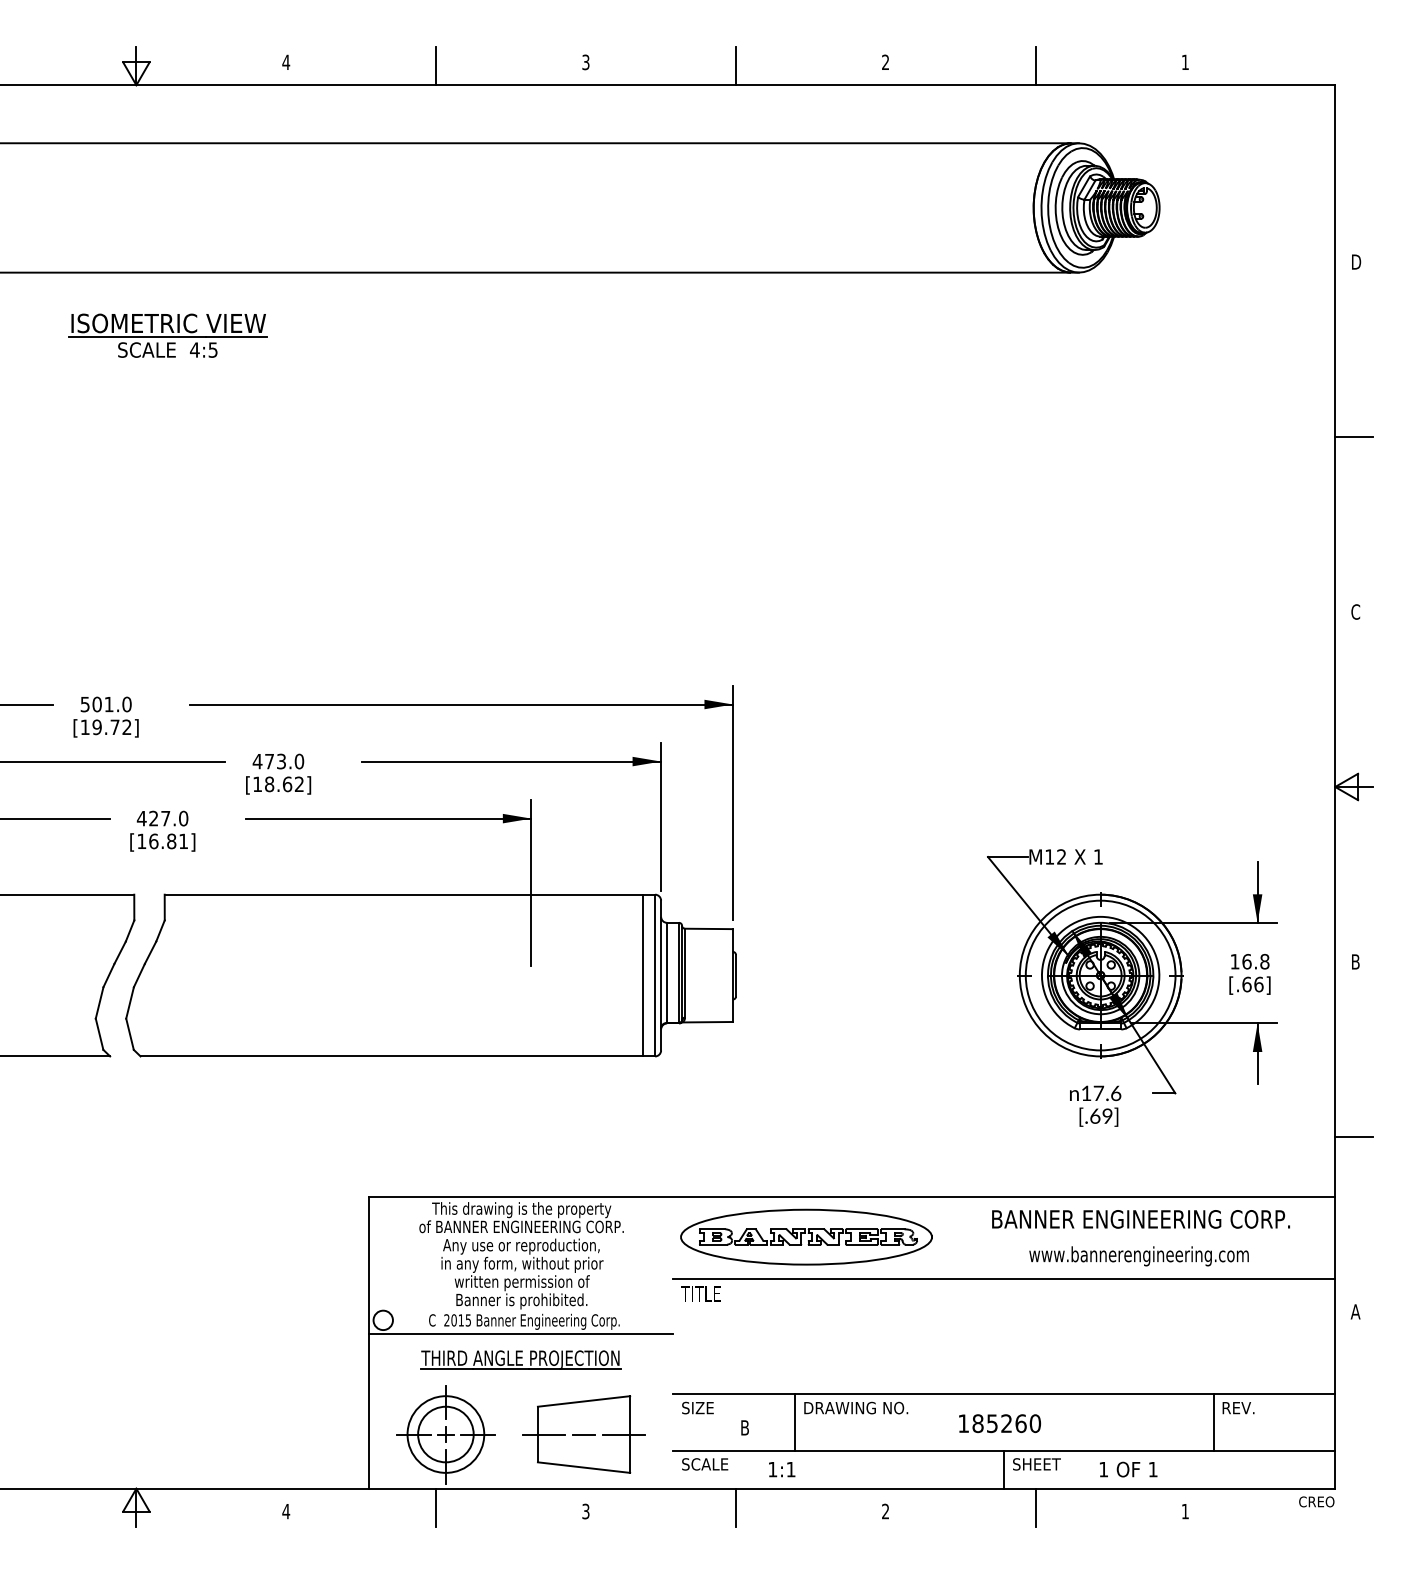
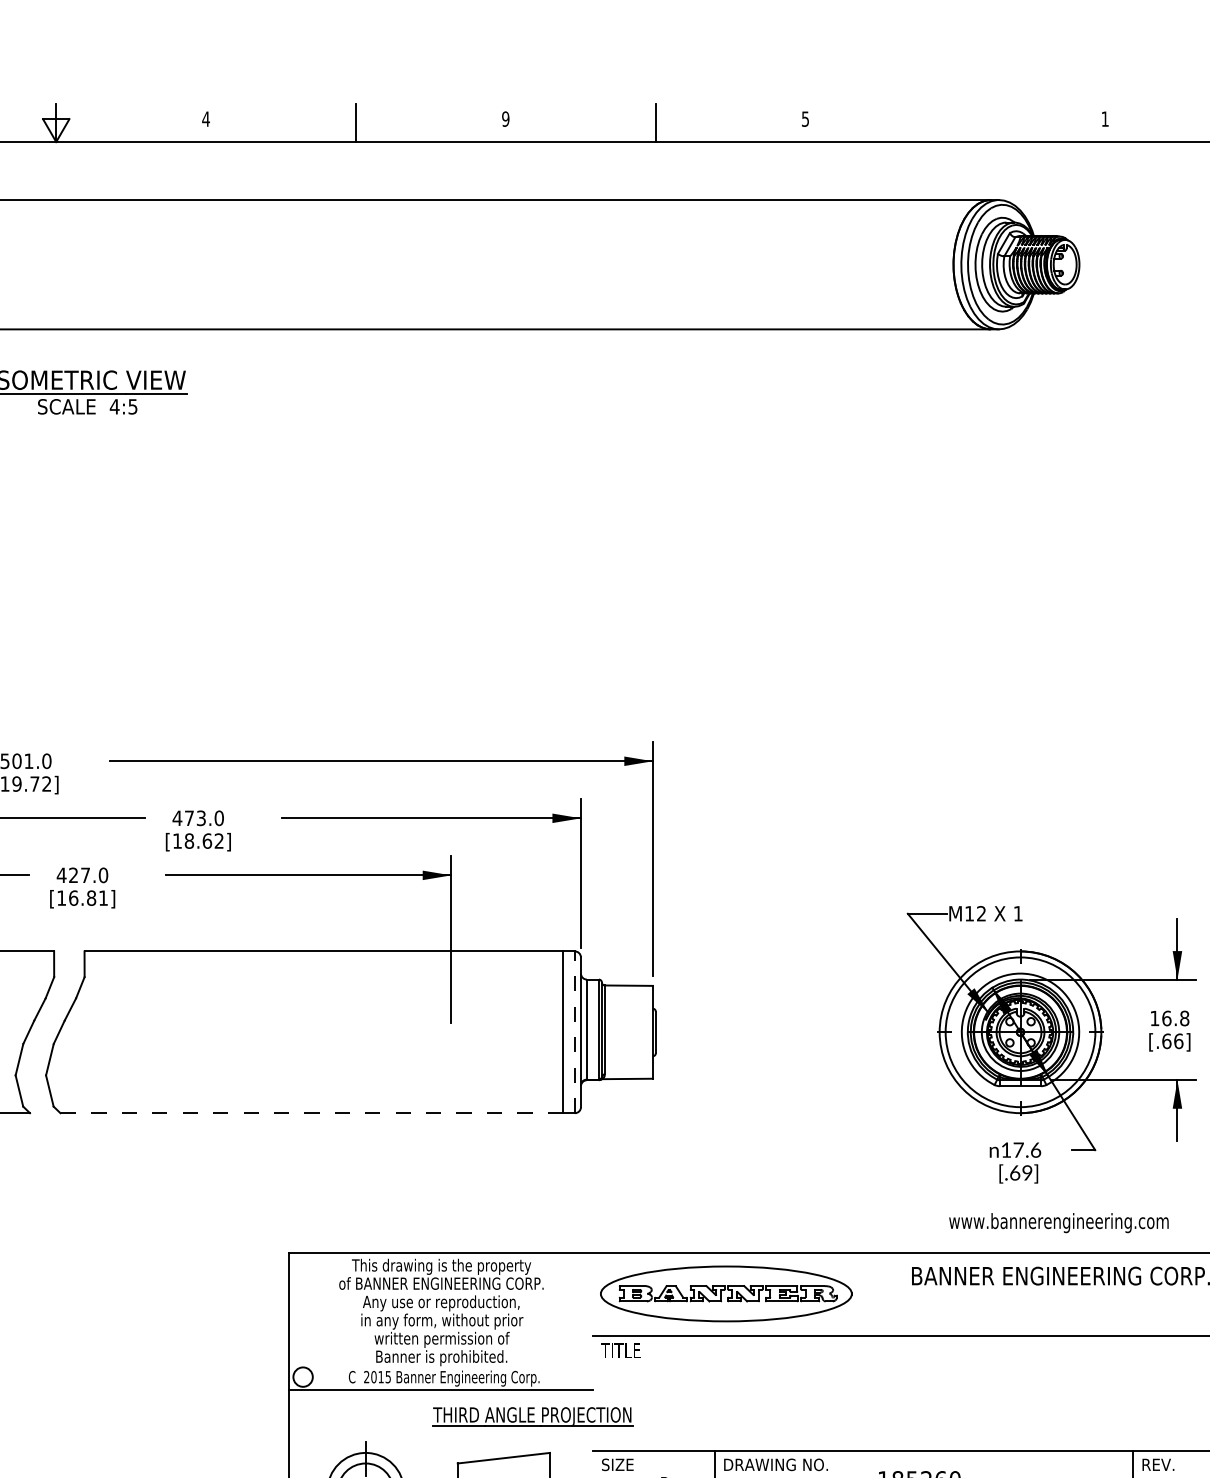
text: (585, 61) -> (505, 118), 3 -> 9
text: (885, 62) -> (805, 119), 2 -> 5
line: (1035, 66) -> (955, 123), removed
line: (655, 975) -> (575, 1032), solid -> dashed
line: (391, 1056) -> (311, 1113), solid -> dashed
text: (1138, 1256) -> (1058, 1223), moved
part: (520, 1359) -> (532, 1416), moved

